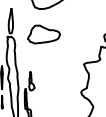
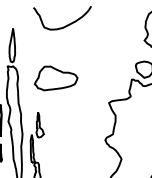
part: (44, 34) -> (56, 78), moved

